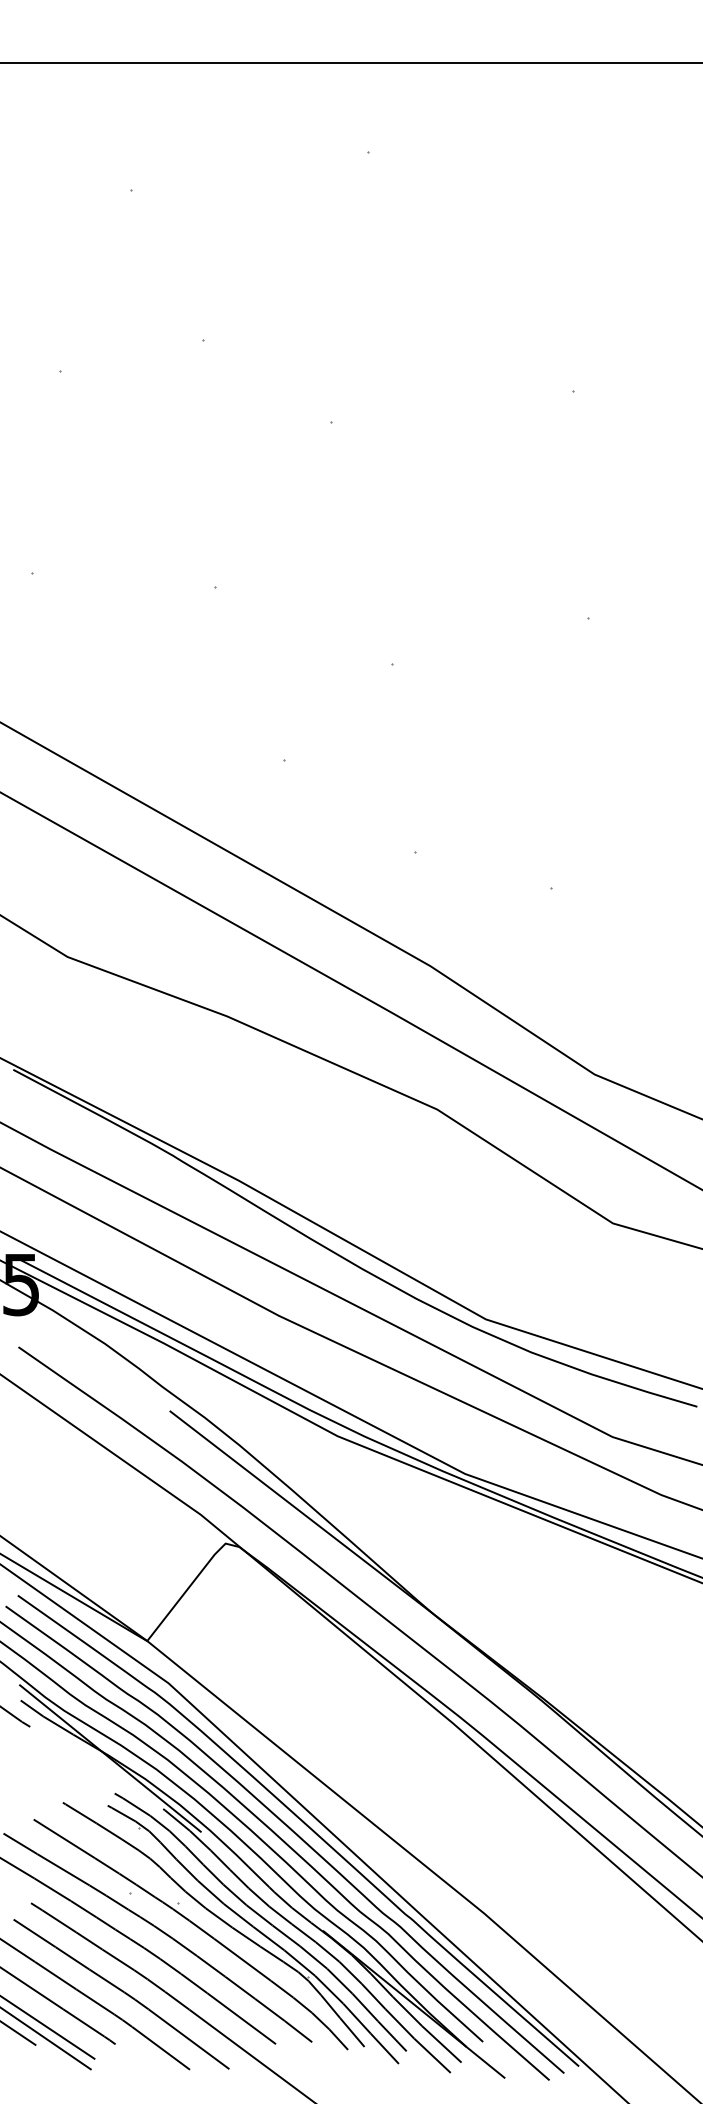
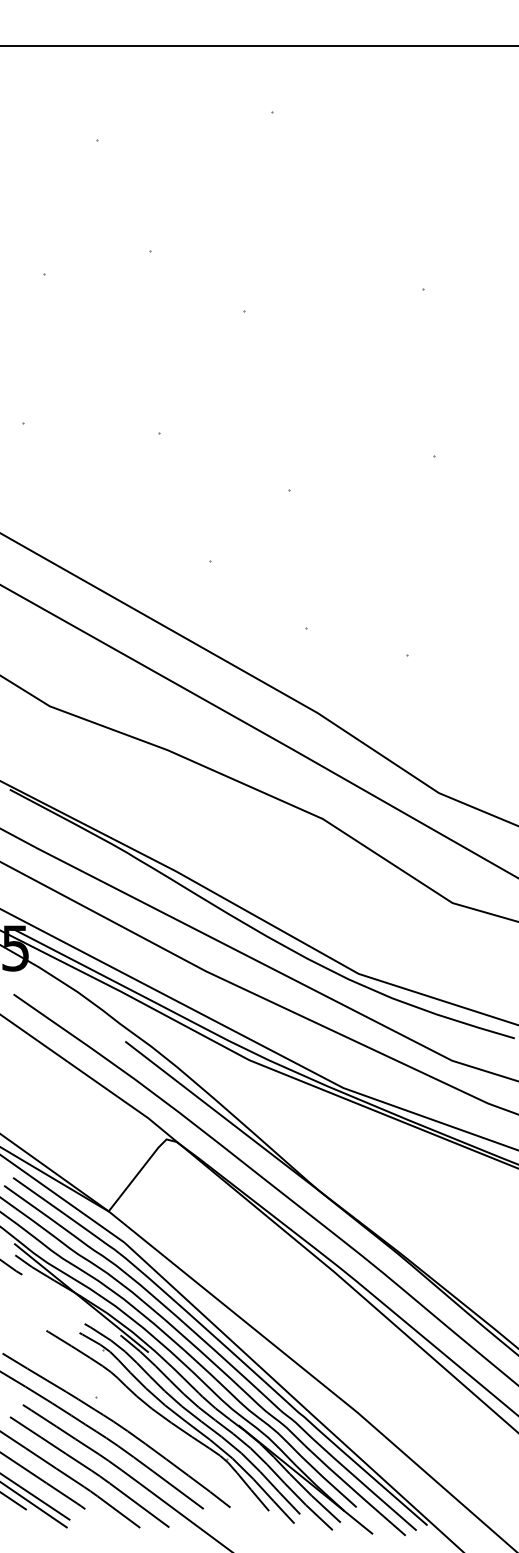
part: (196, 1927) -> (145, 1422), removed

